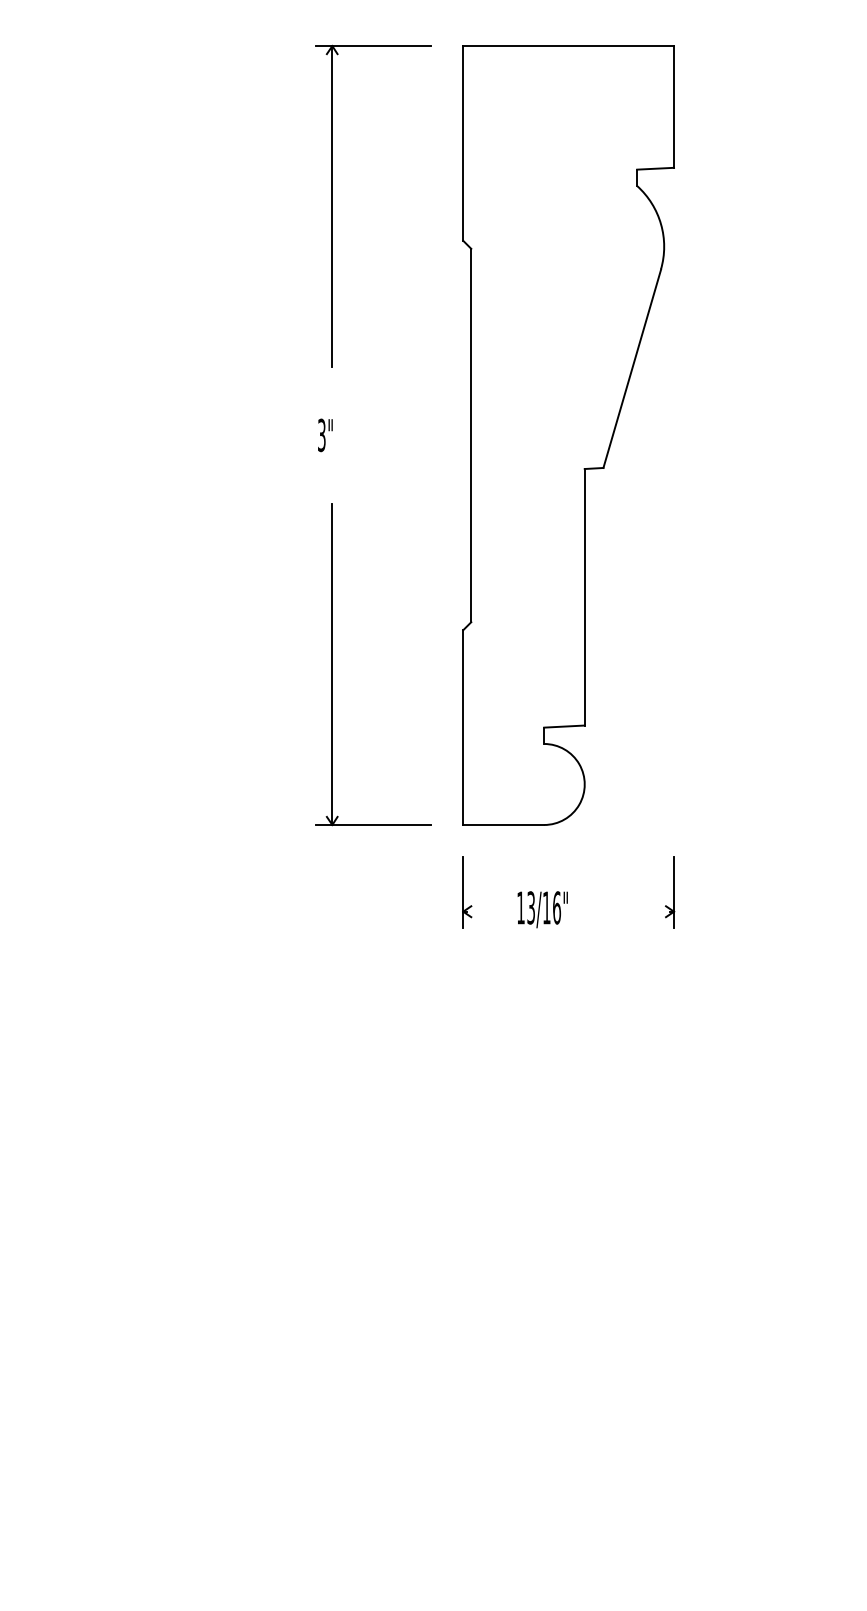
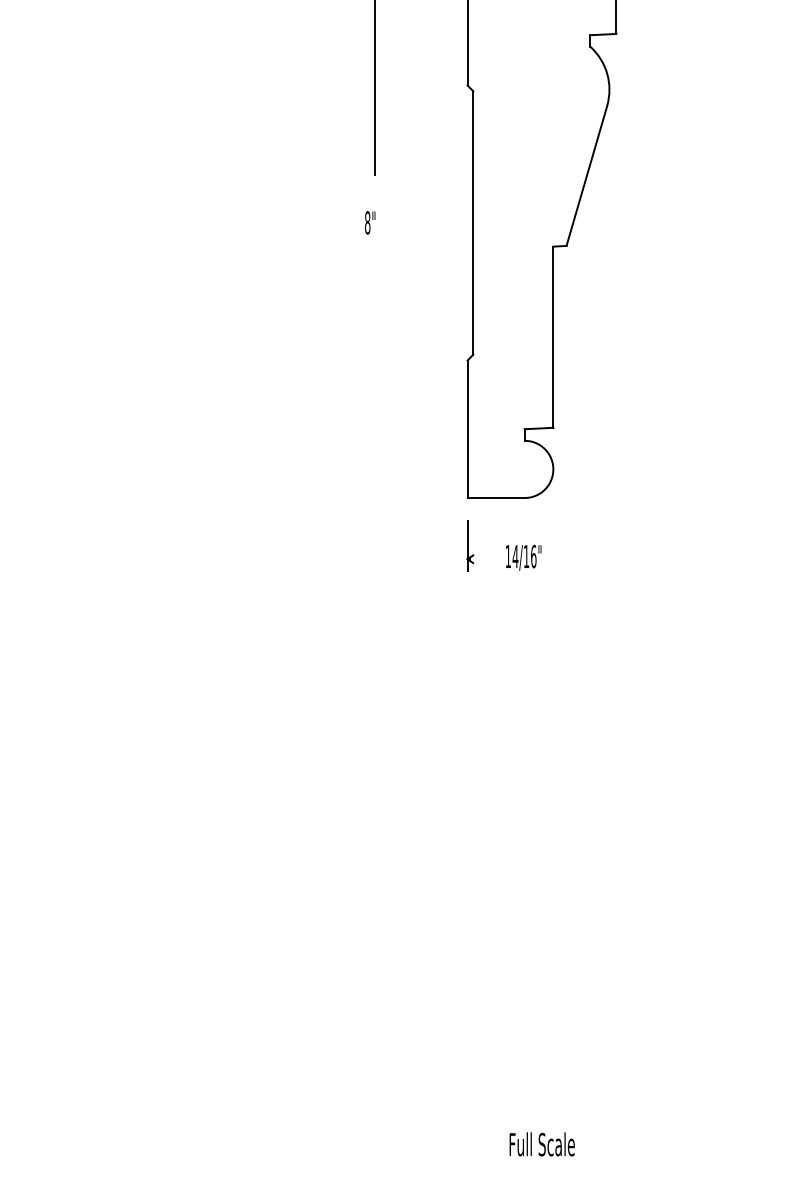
text: (321, 434) -> (367, 222), 3" -> 8"
part: (332, 664) -> (375, 384), removed
part: (669, 892) -> (613, 545), removed
text: (531, 907) -> (515, 556), 13/16" -> 14/16"

